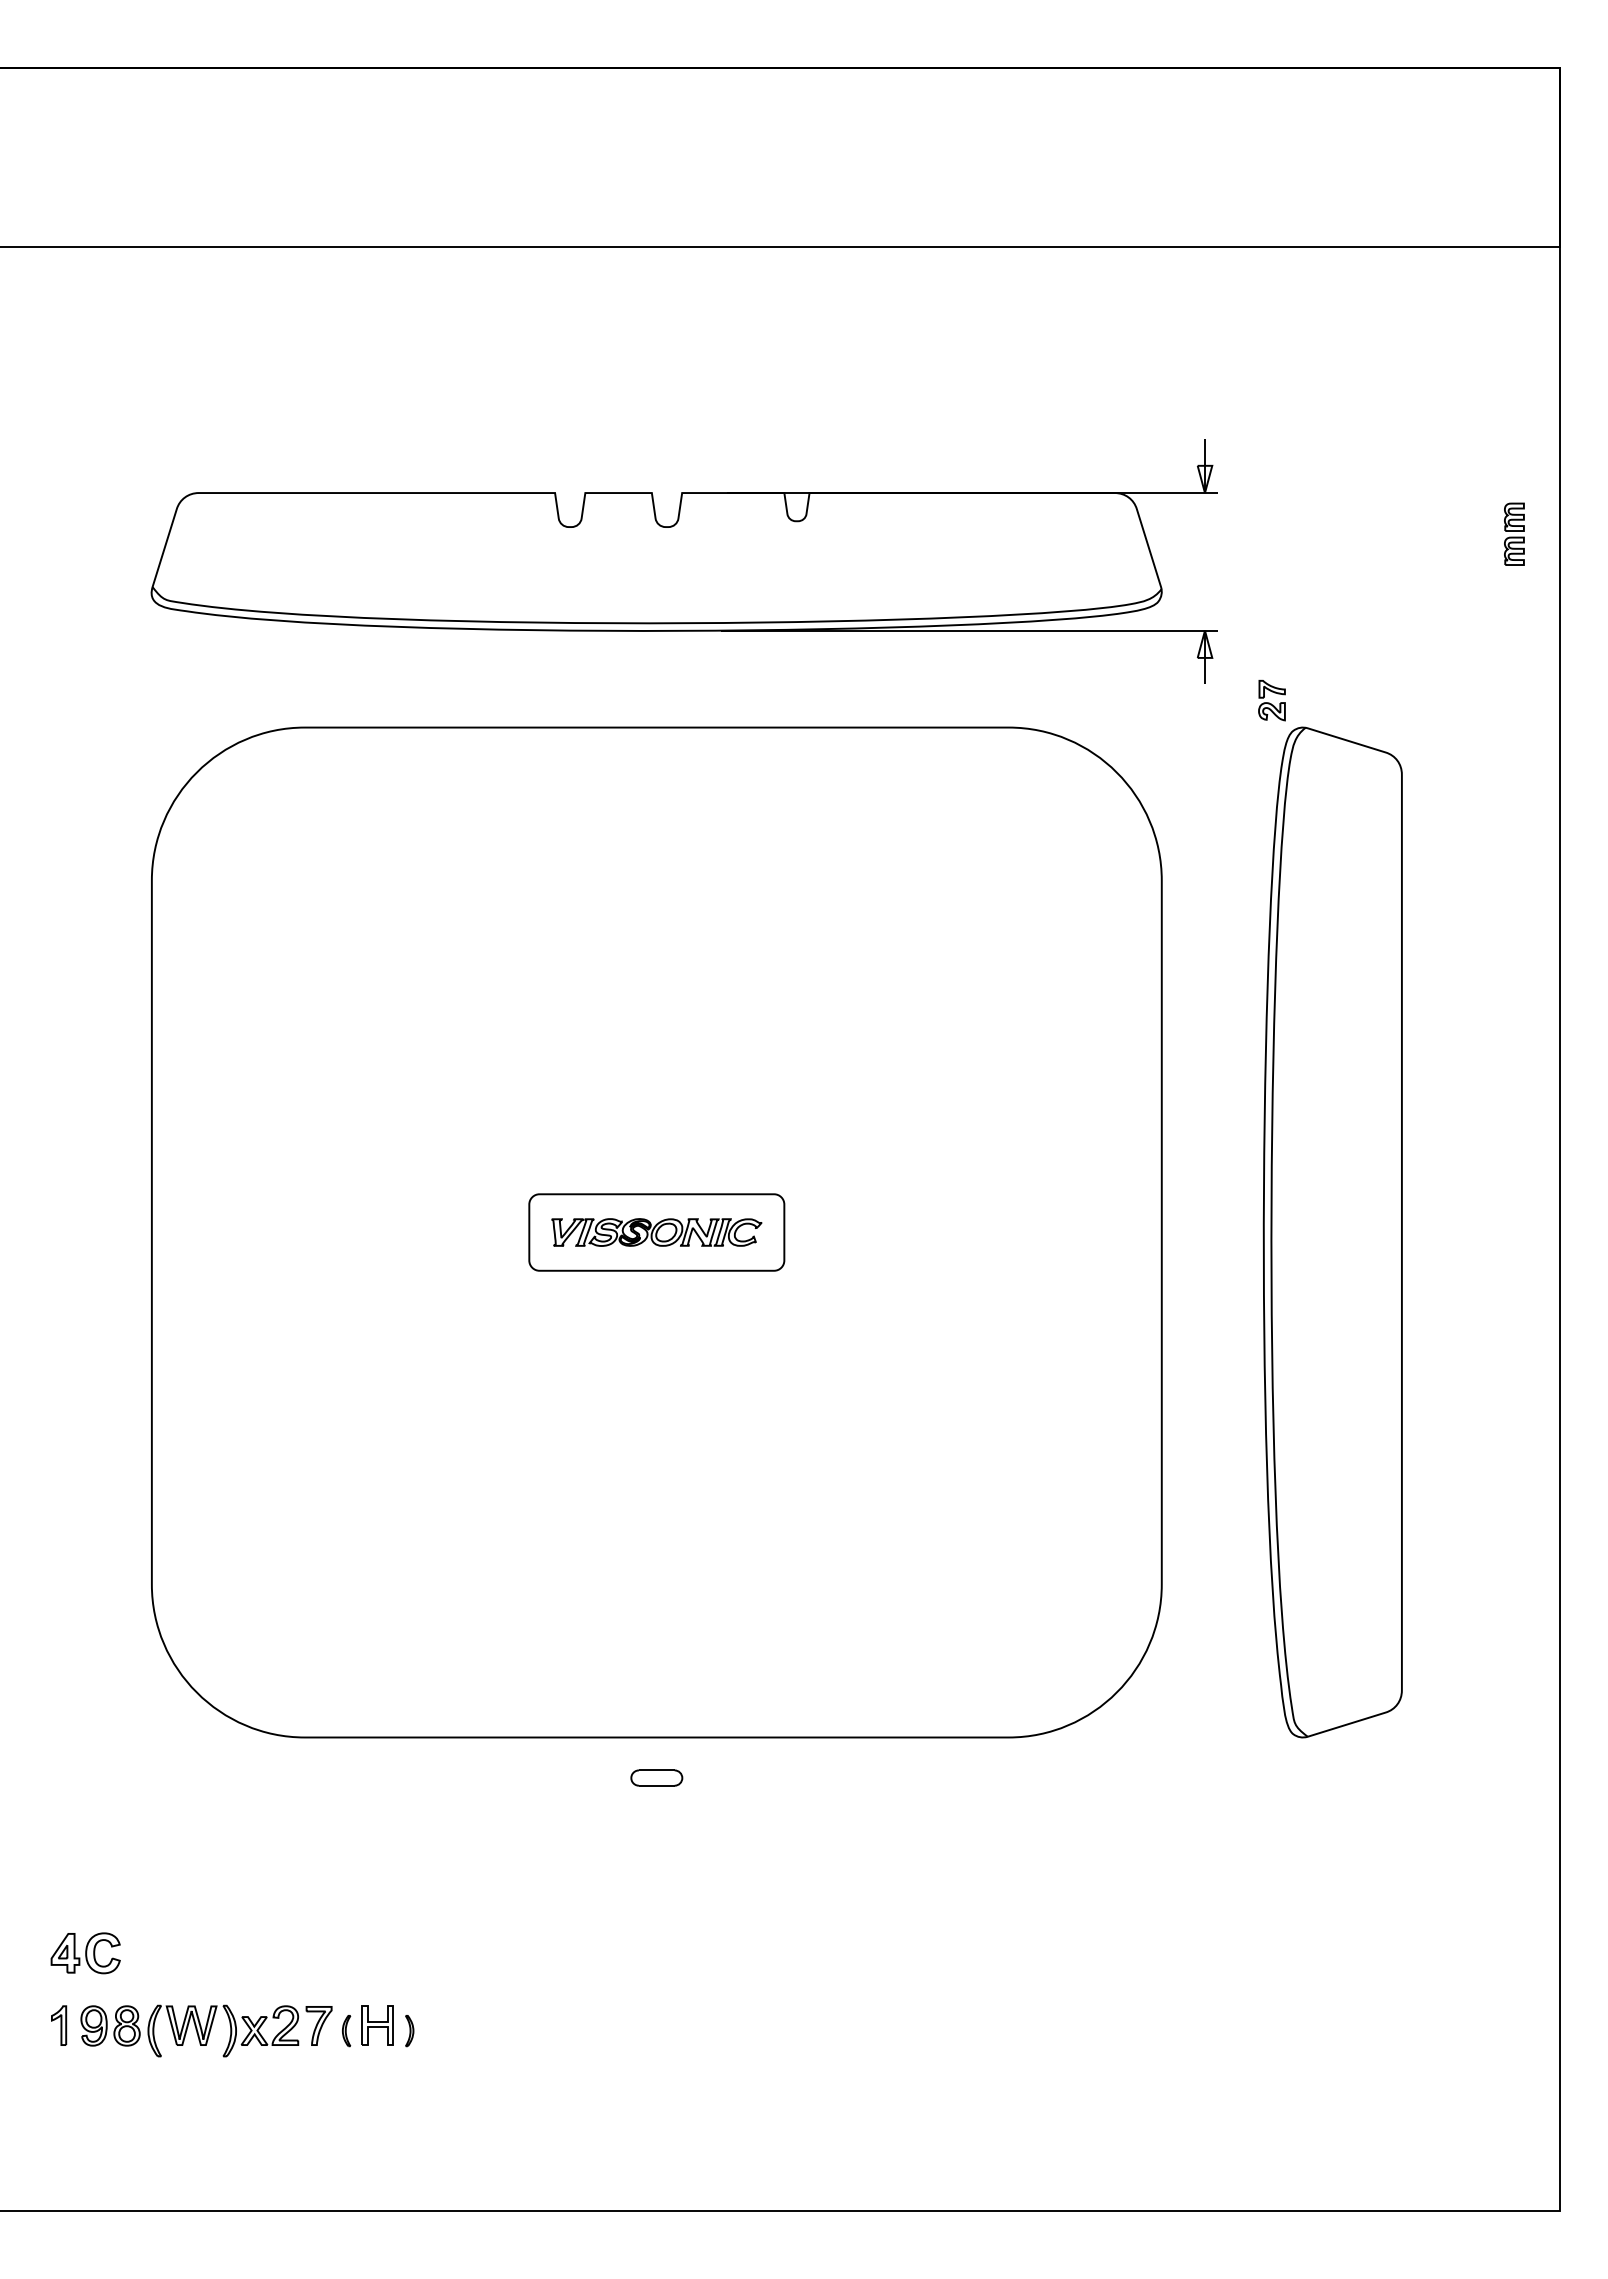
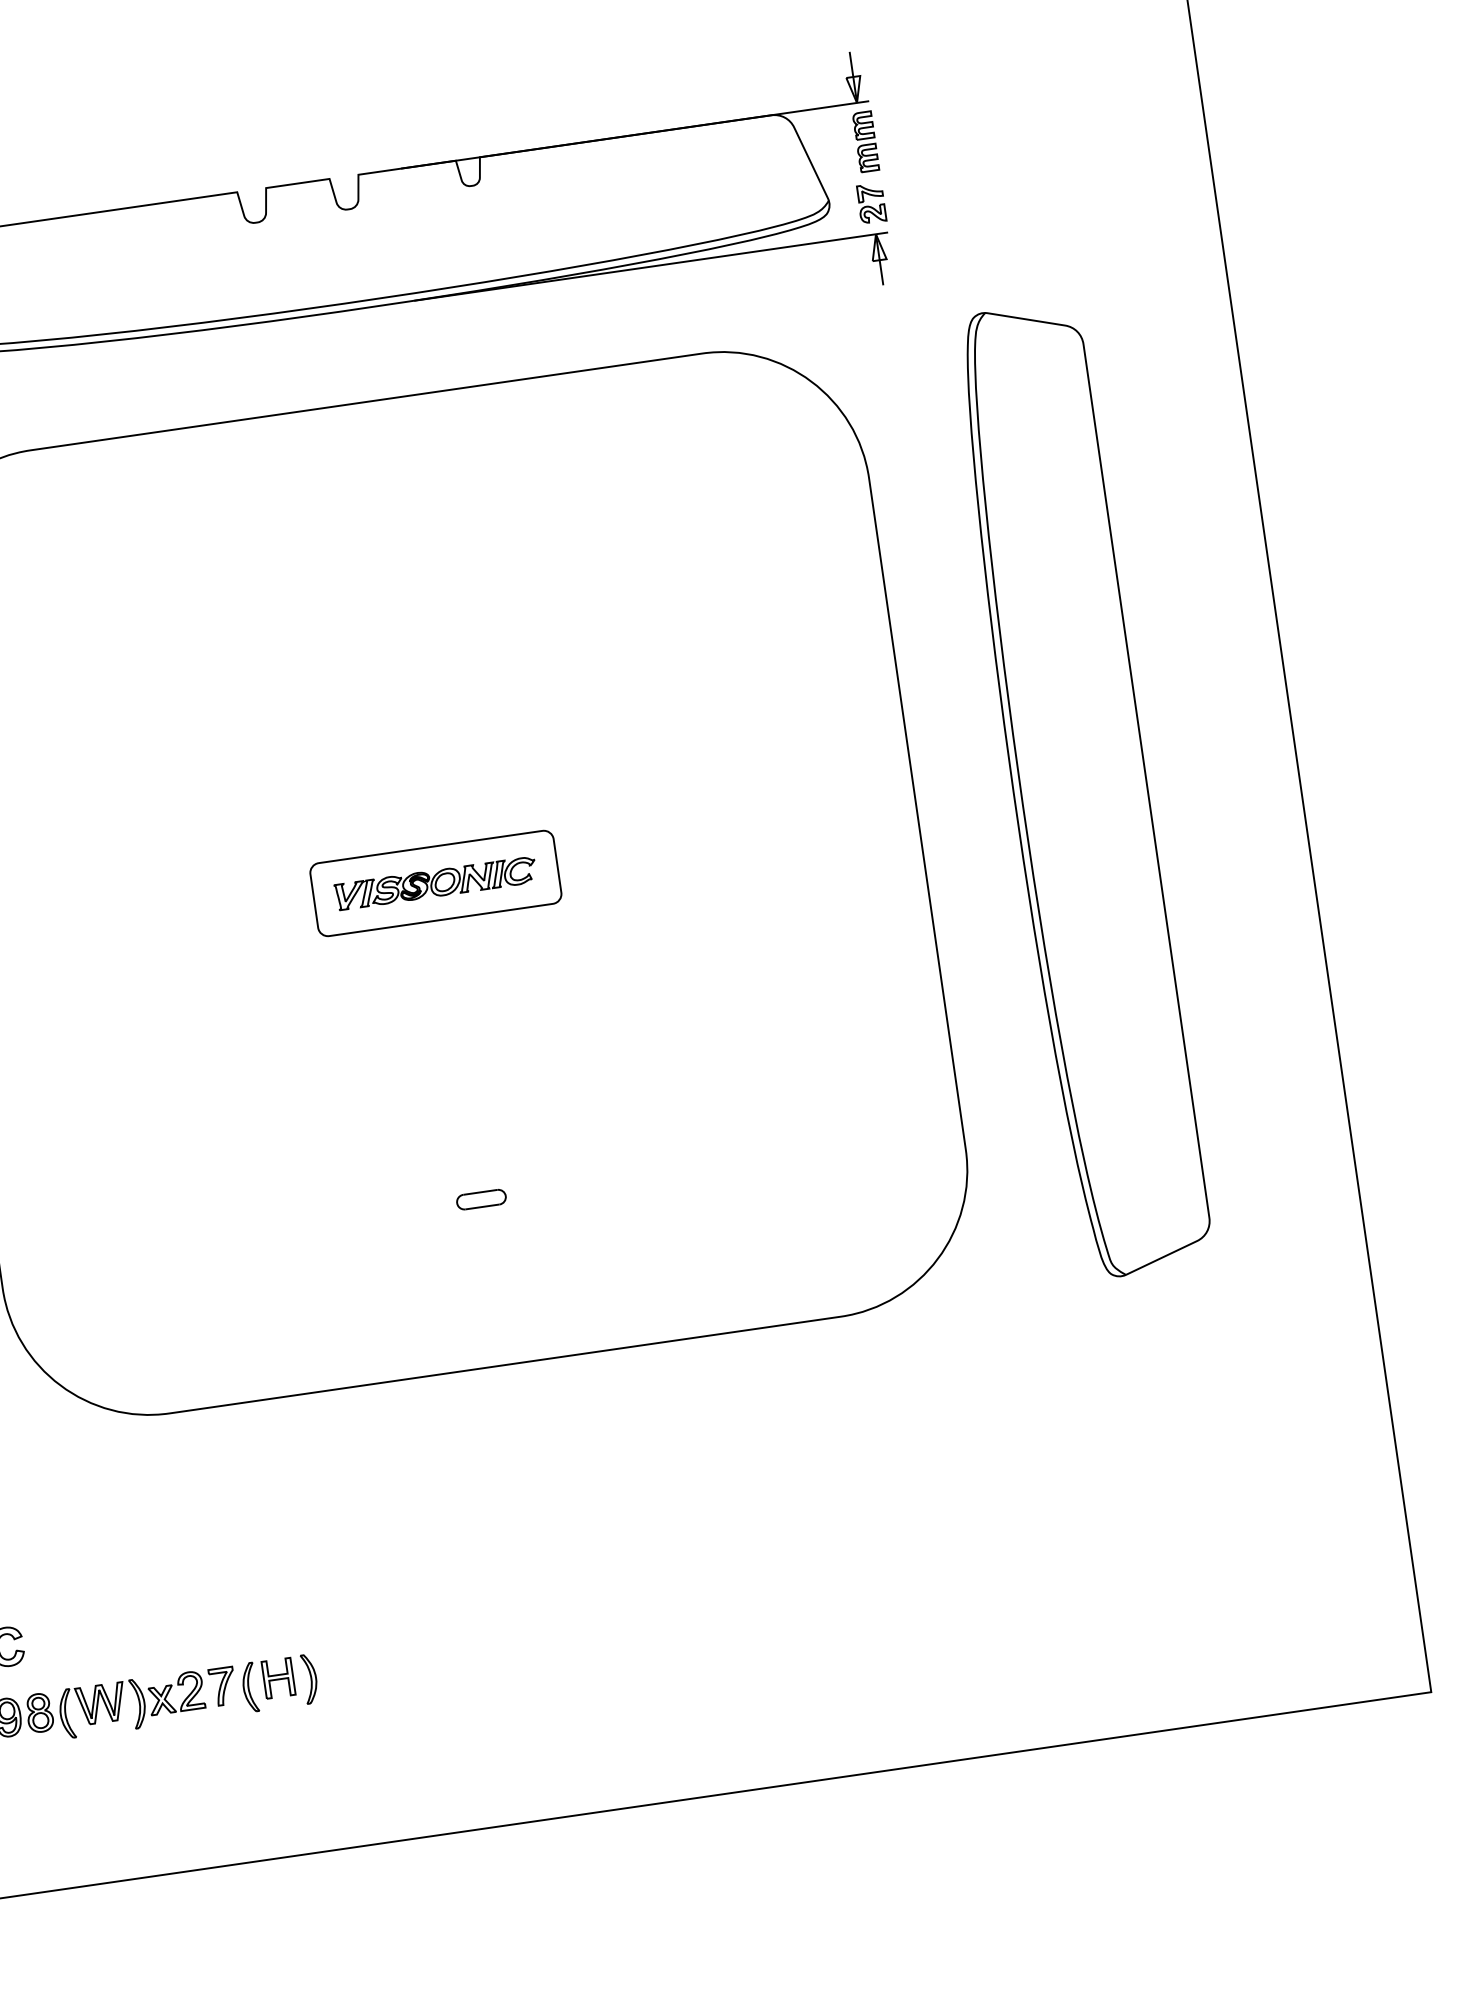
part: (1514, 533) -> (865, 141), moved
part: (1271, 700) -> (871, 203), moved
part: (656, 1777) -> (481, 1199), moved
part: (346, 2030) -> (249, 1687), size x1.67
part: (409, 2030) -> (309, 1678), size x1.67

